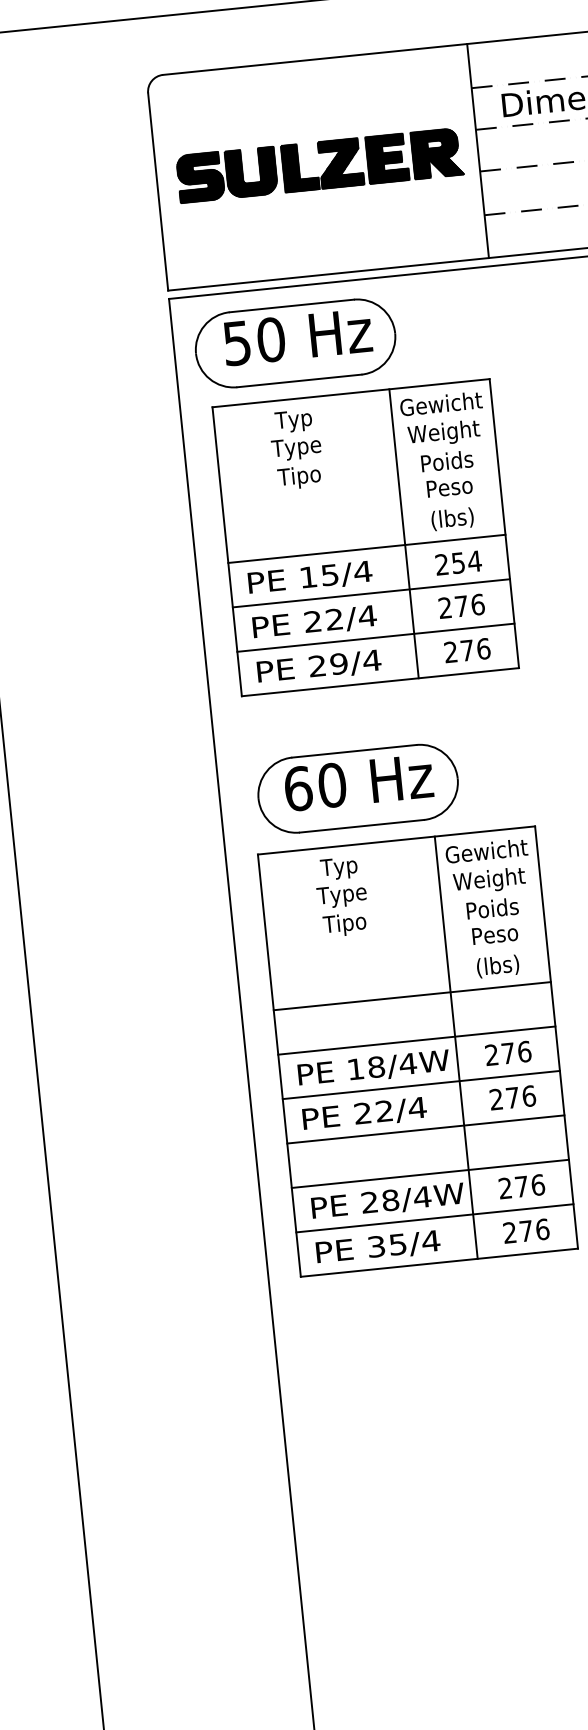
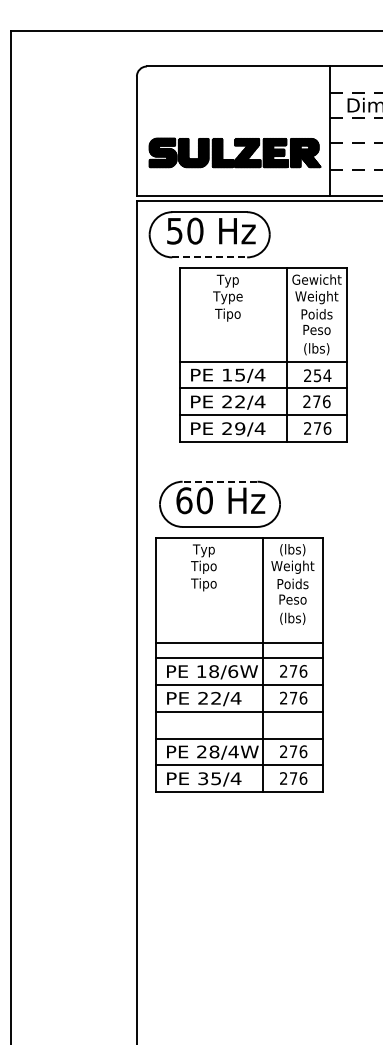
part: (318, 164) -> (234, 152), moved
line: (300, 380) -> (210, 257), solid -> dashed
part: (365, 536) -> (263, 354), moved
line: (353, 750) -> (219, 481), solid -> dashed
text: (486, 853) -> (292, 550), Gewicht -> (lbs)
text: (341, 894) -> (203, 566), Type -> Tipo
line: (411, 996) -> (239, 643), moved
text: (408, 1063) -> (233, 671), 18/4W -> 18/6W

